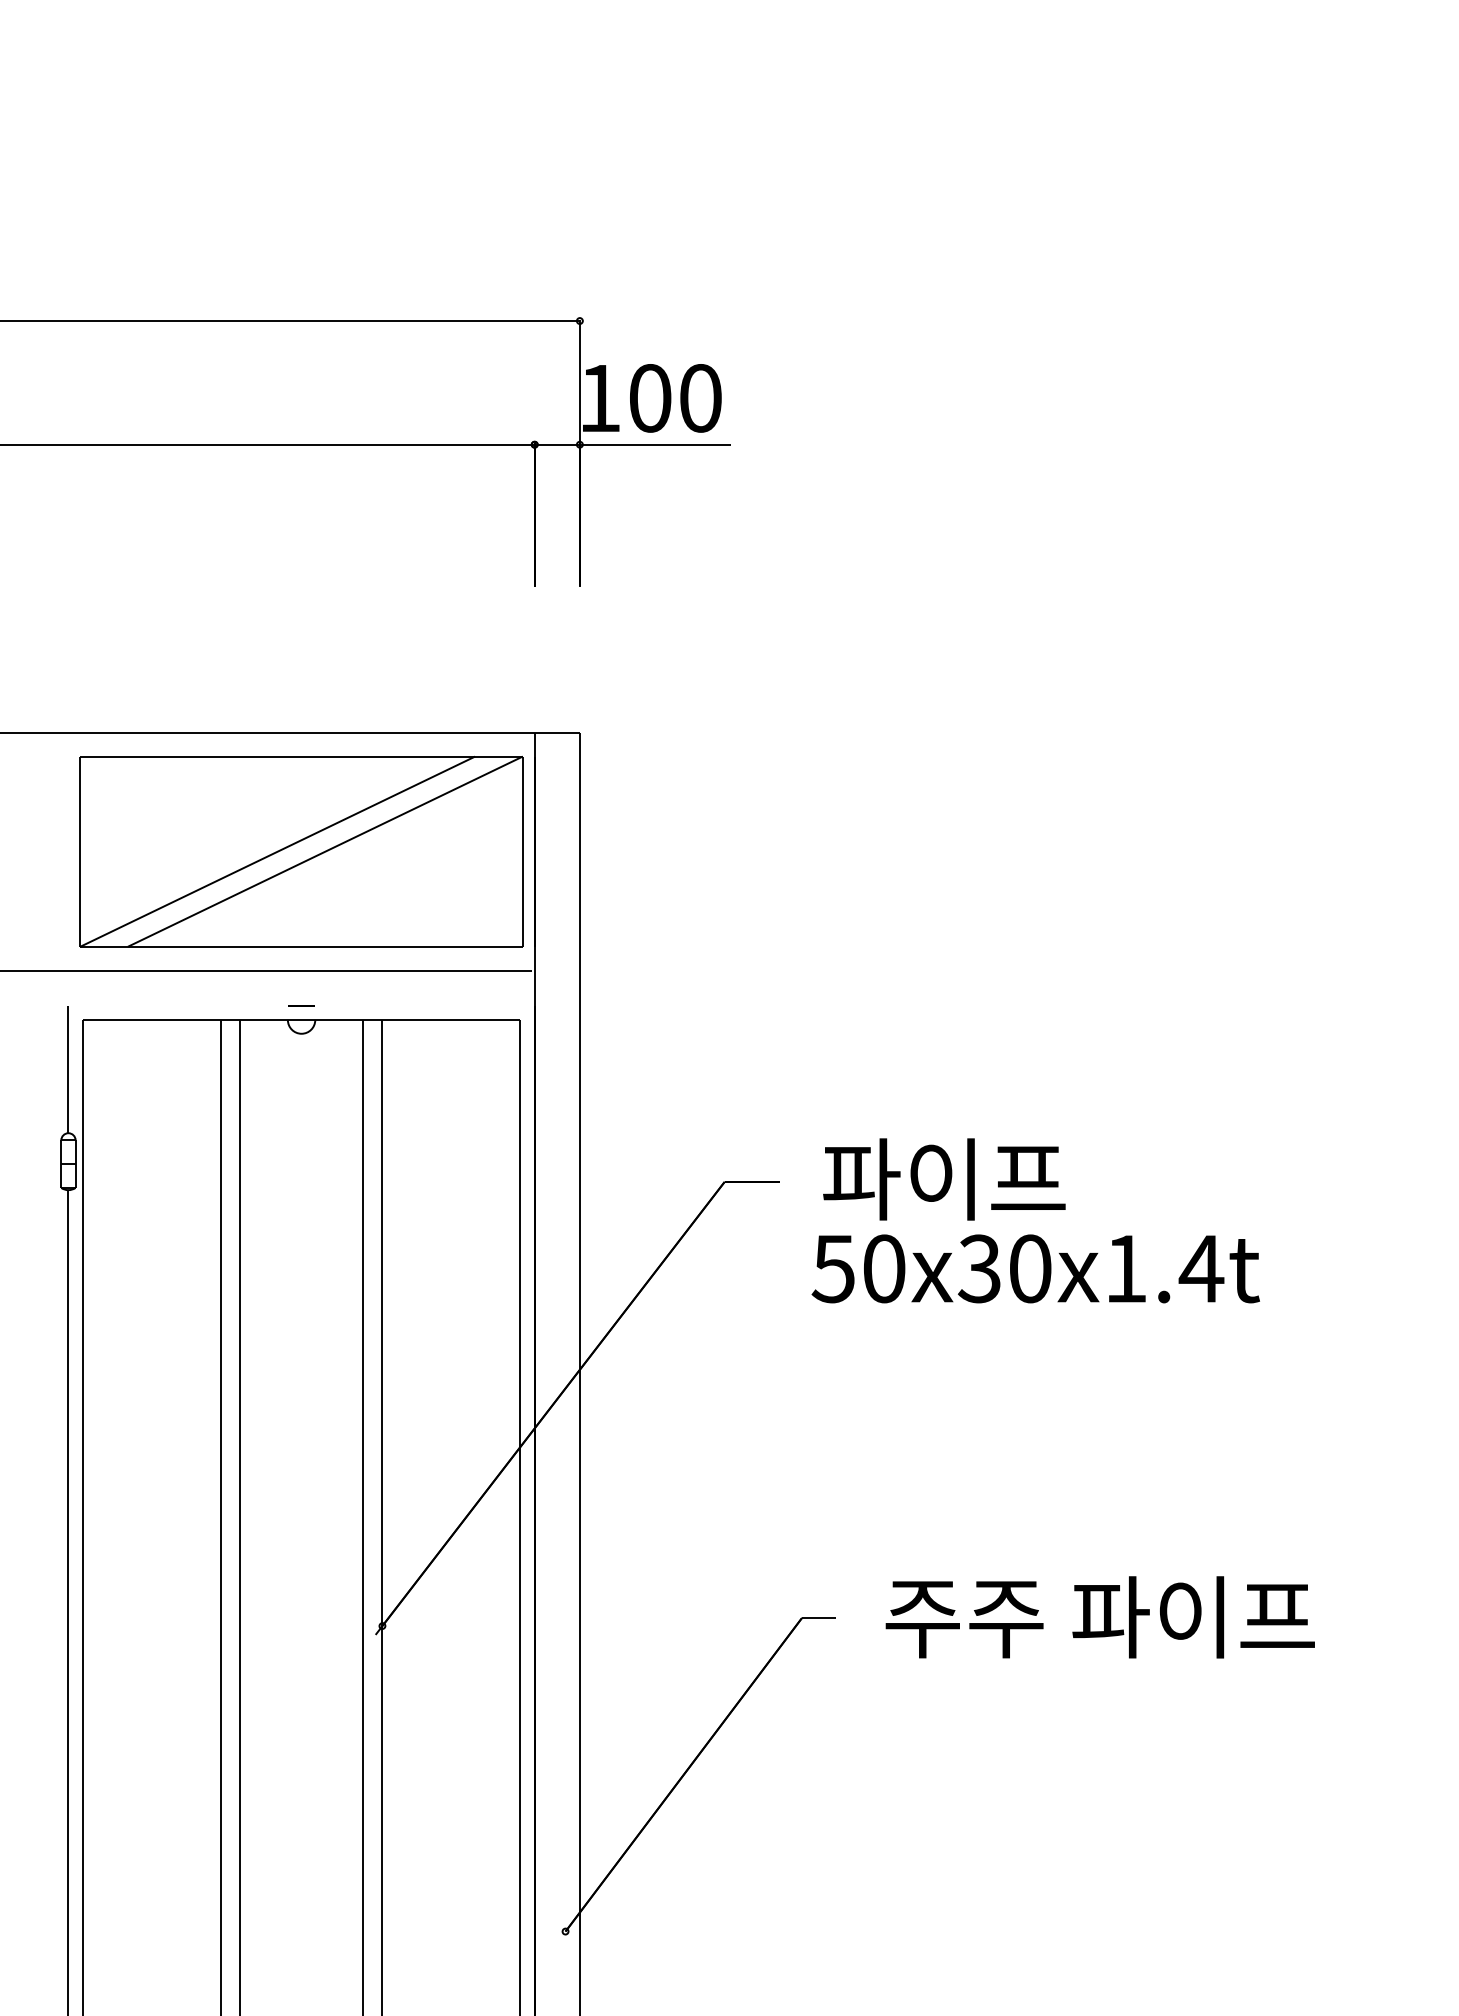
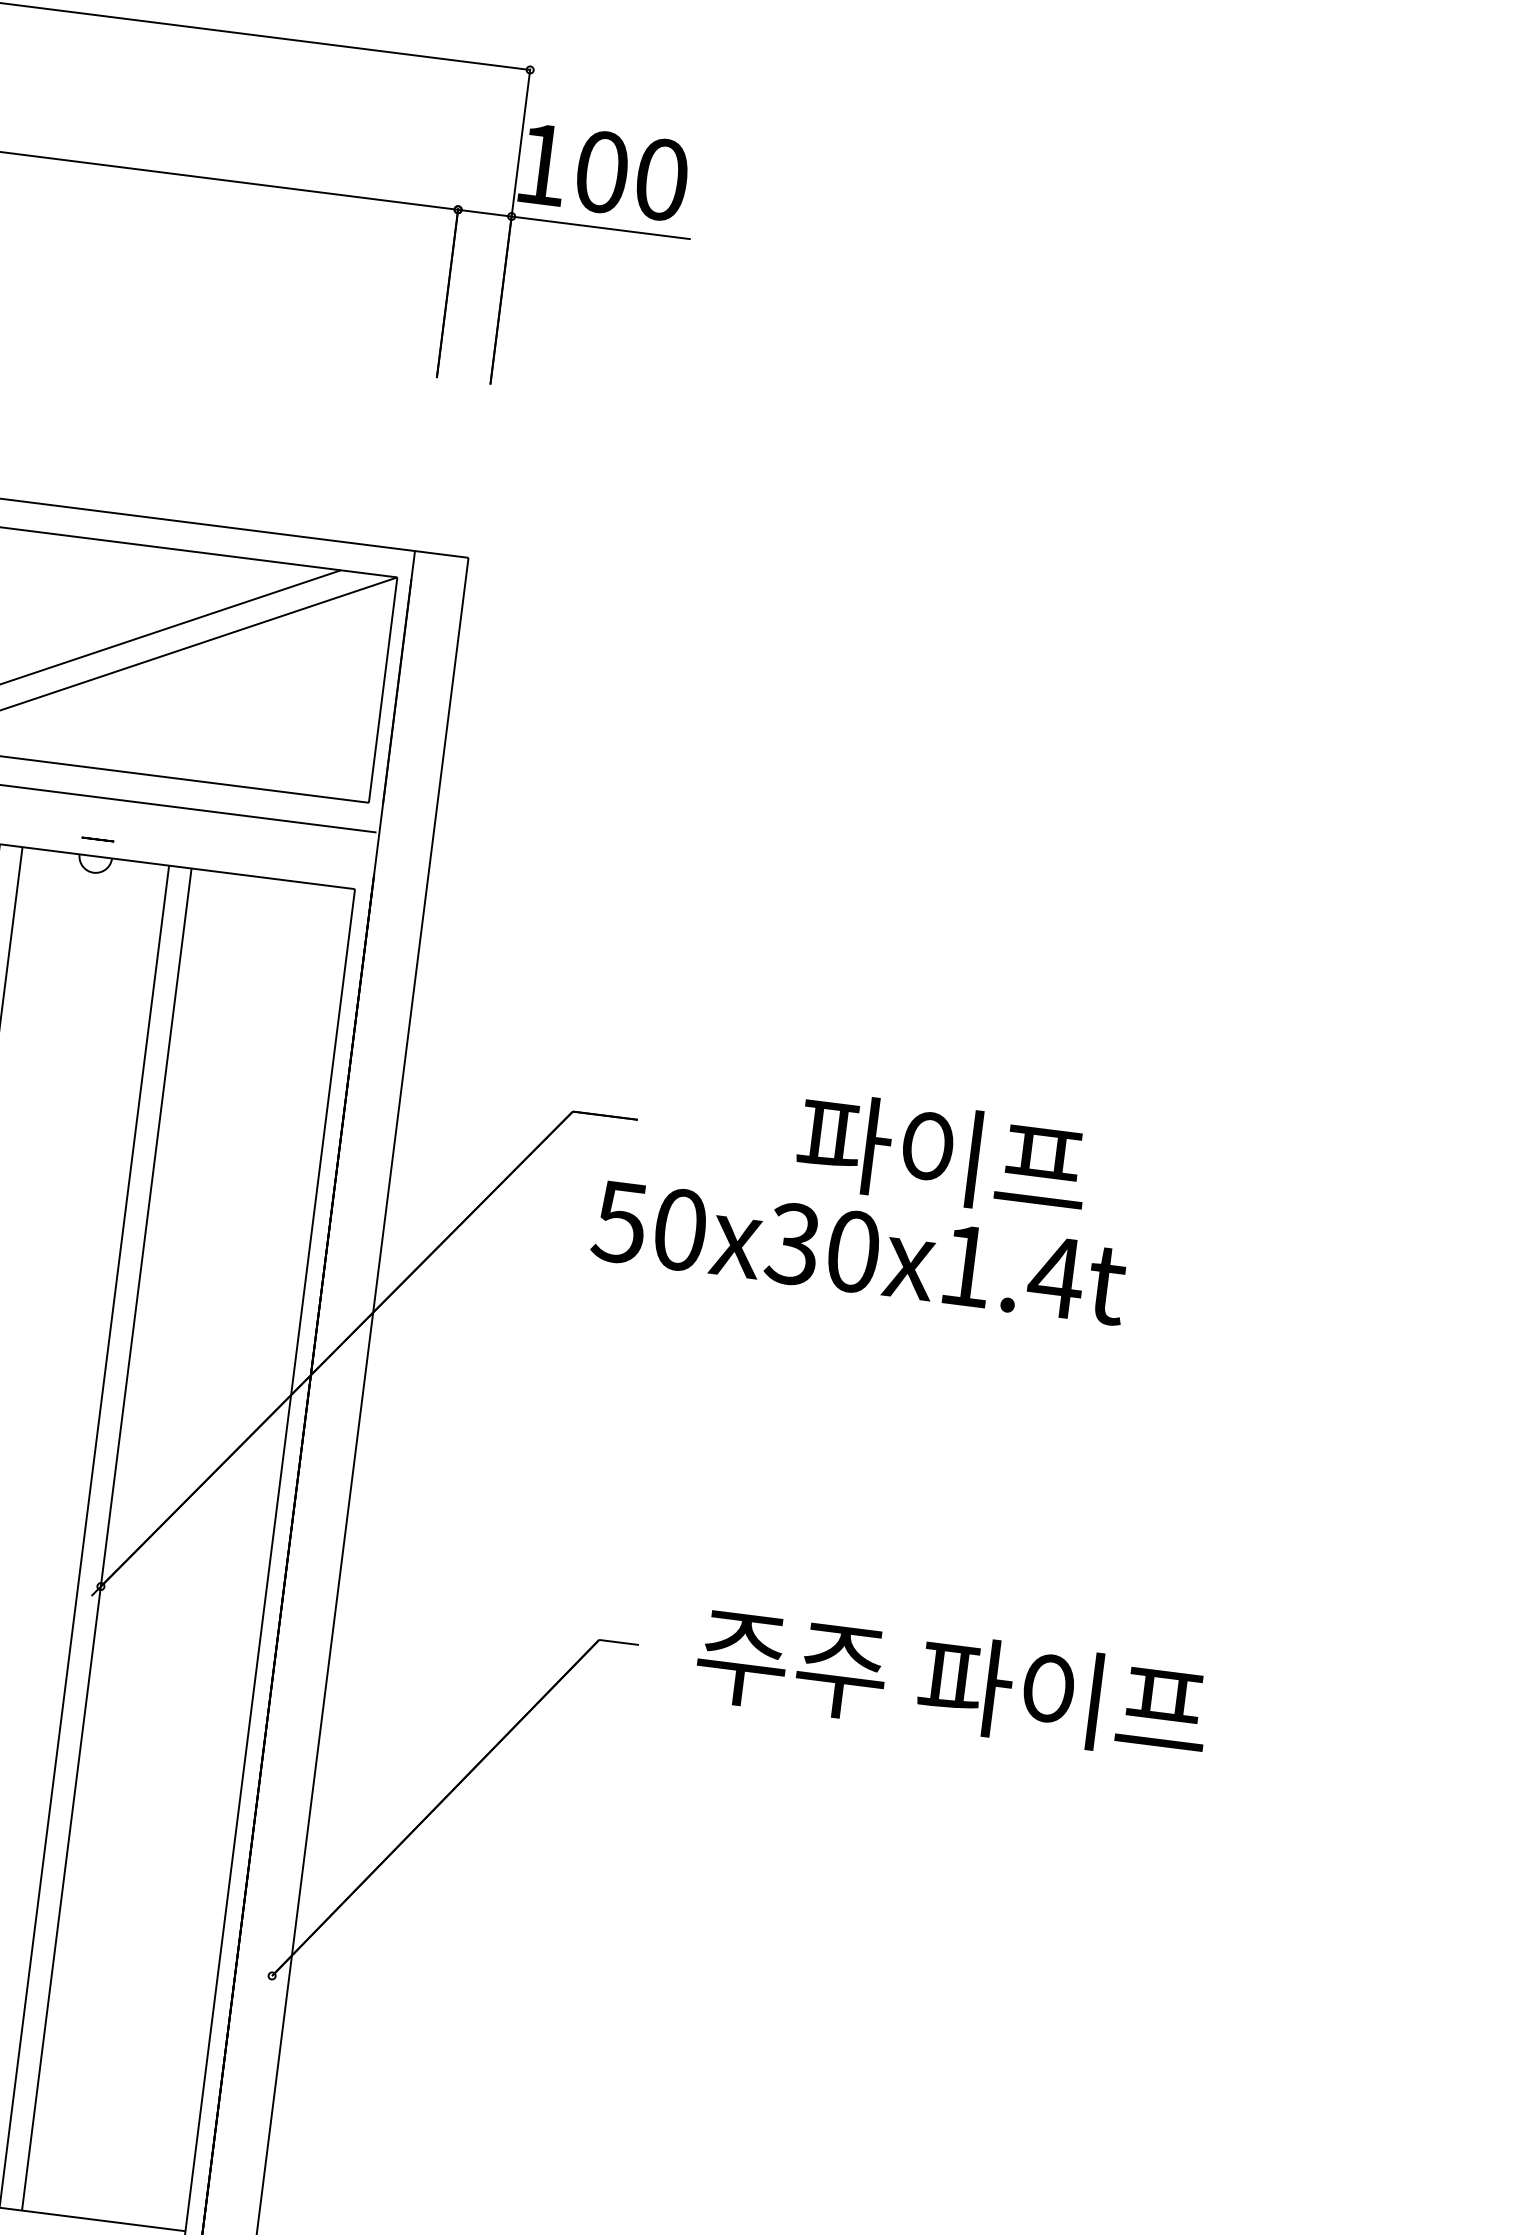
text: (944, 1179) -> (942, 1155), moved
text: (1035, 1268) -> (859, 1252), moved

